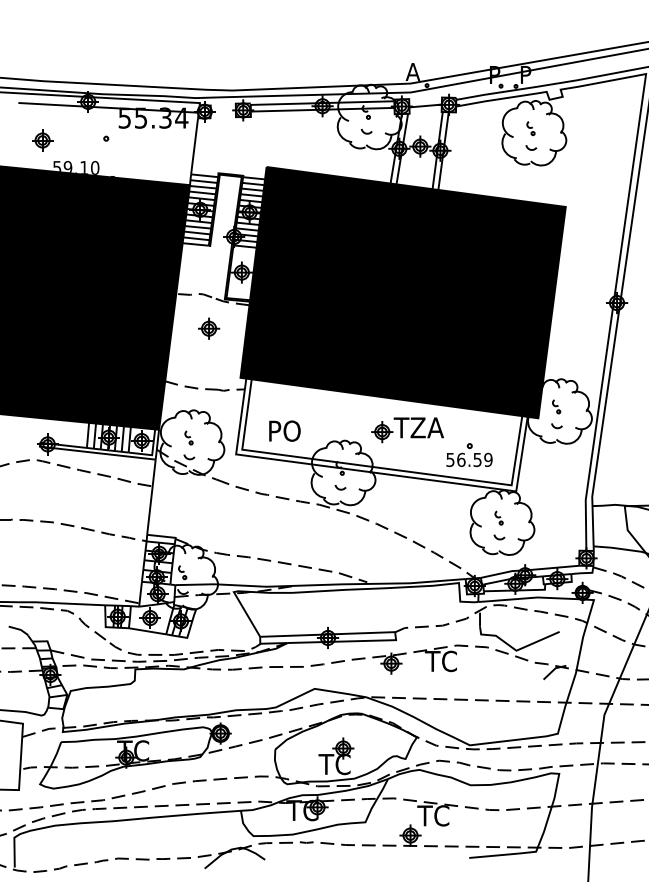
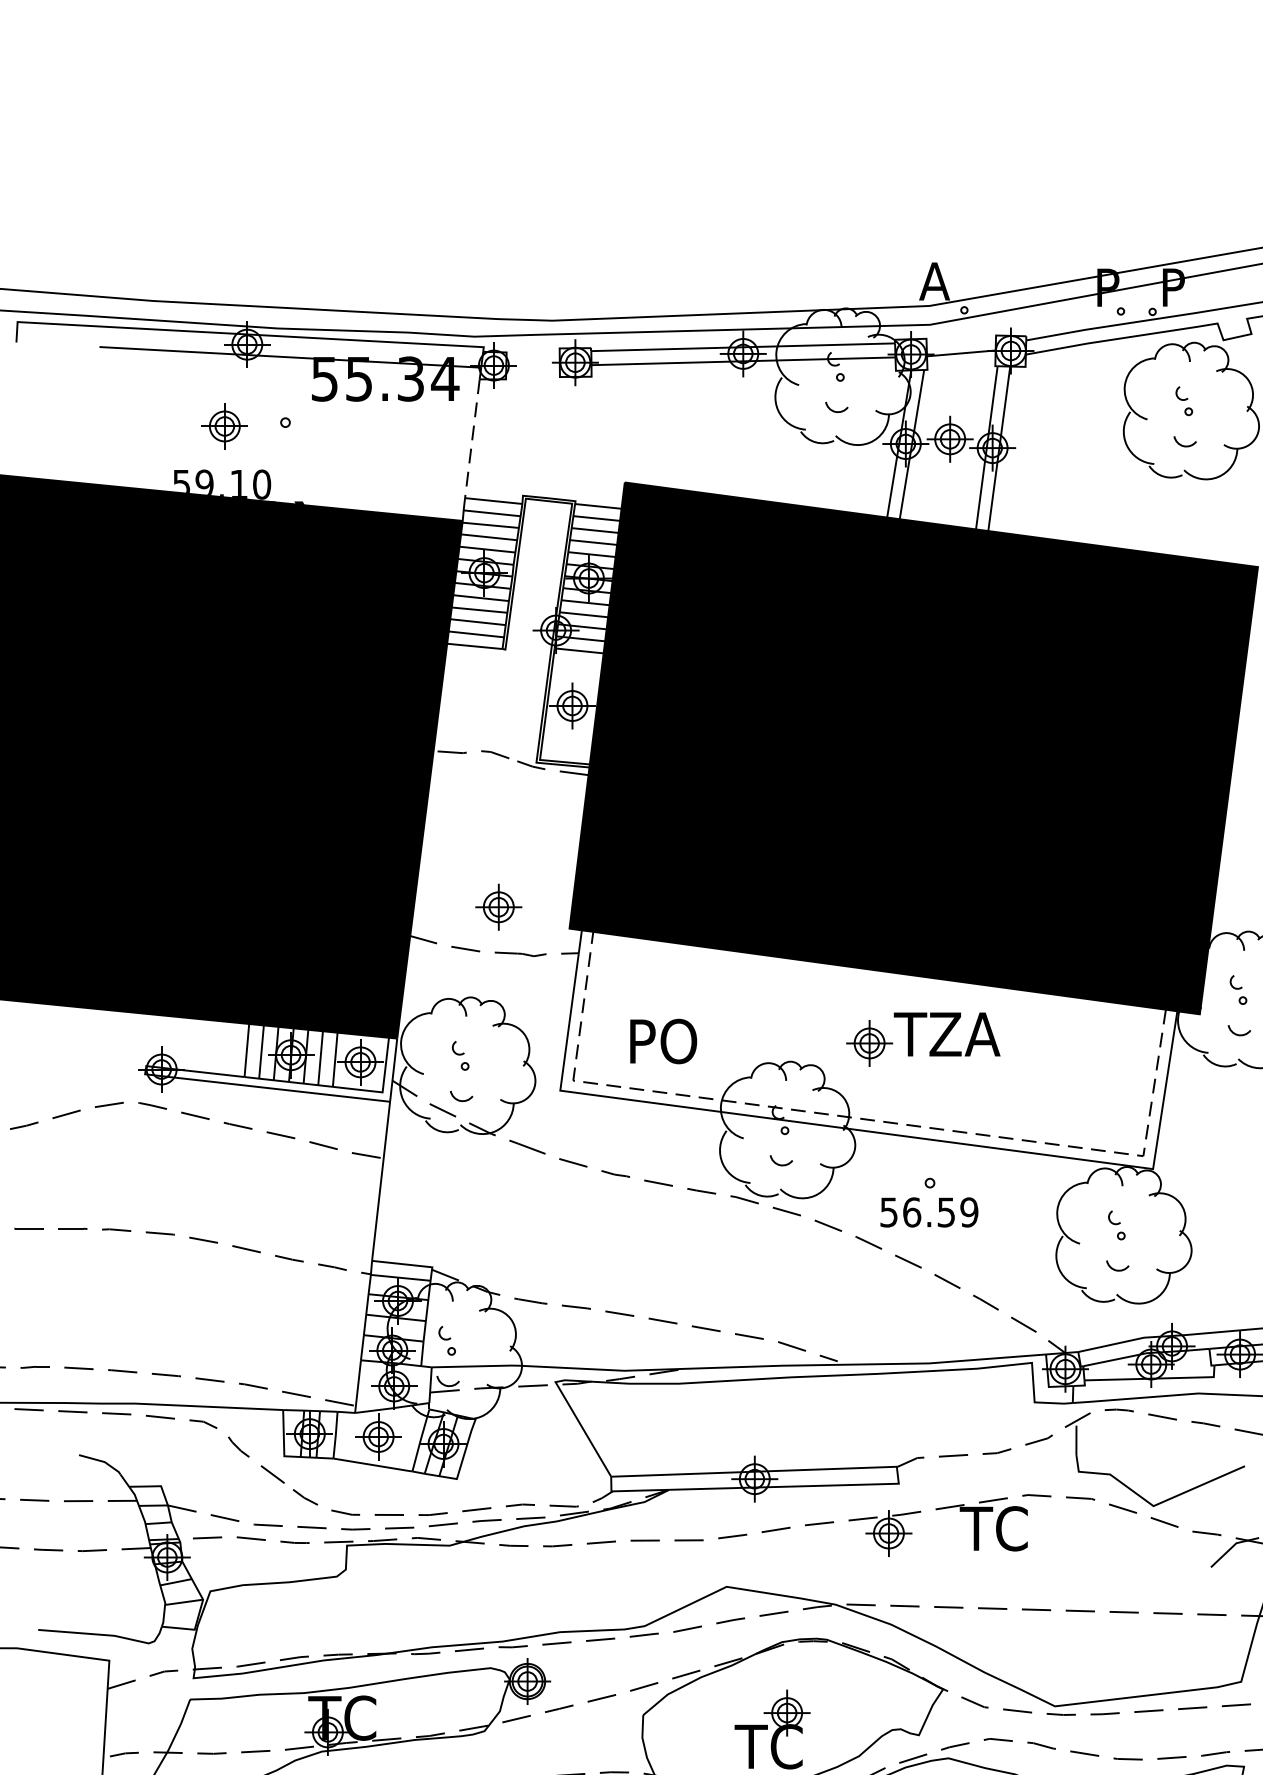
part: (42, 140) -> (224, 426), moved
line: (194, 146) -> (472, 439), solid -> dashed
part: (209, 328) -> (499, 906), moved
part: (469, 454) -> (929, 1200), moved
line: (376, 467) -> (857, 1118), solid -> dashed

